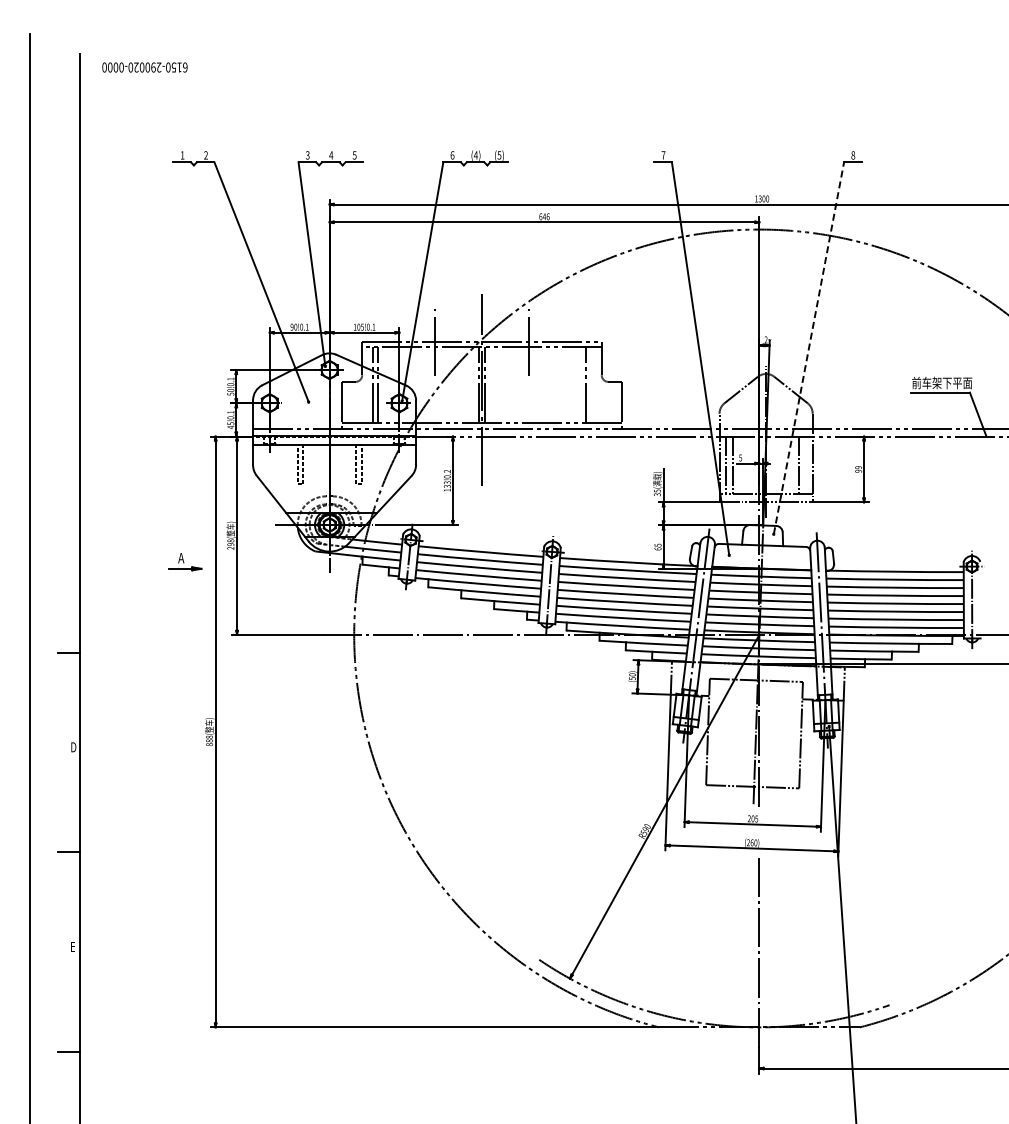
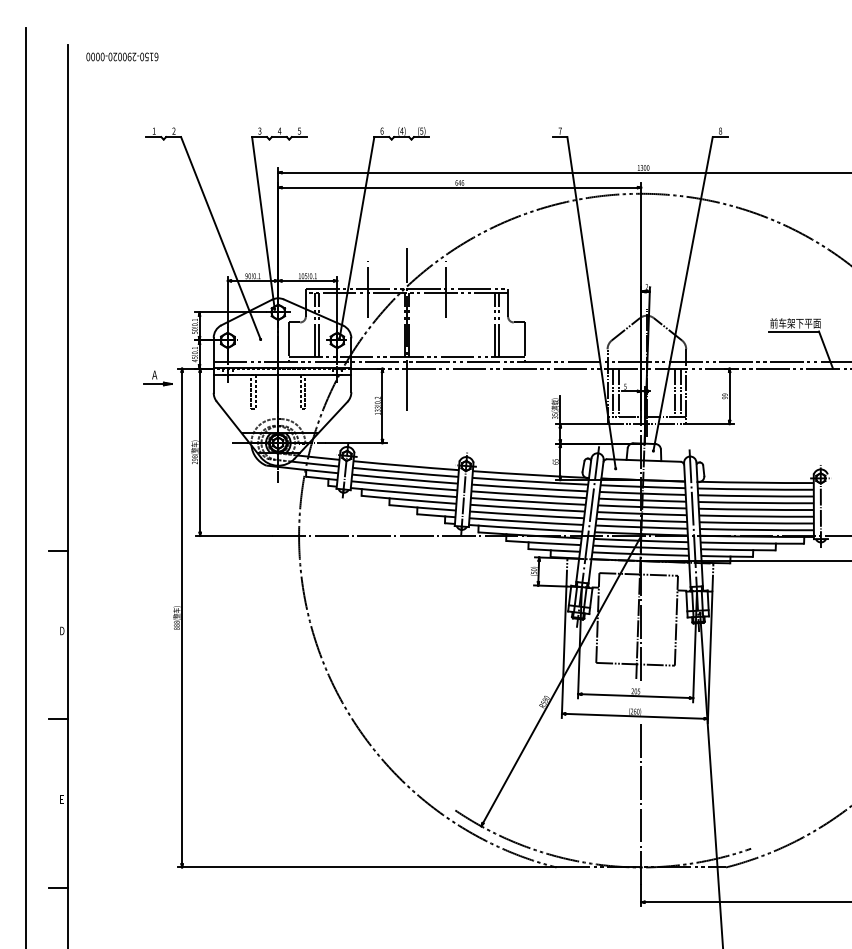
line: (809, 347) -> (683, 293), dashed -> solid
line: (591, 385) -> (499, 325), added
line: (806, 465) -> (681, 393), added
part: (185, 562) -> (158, 378), moved

